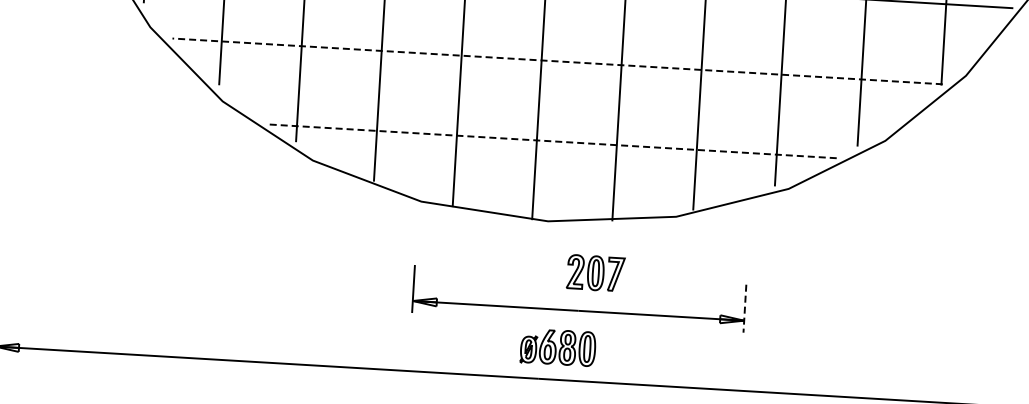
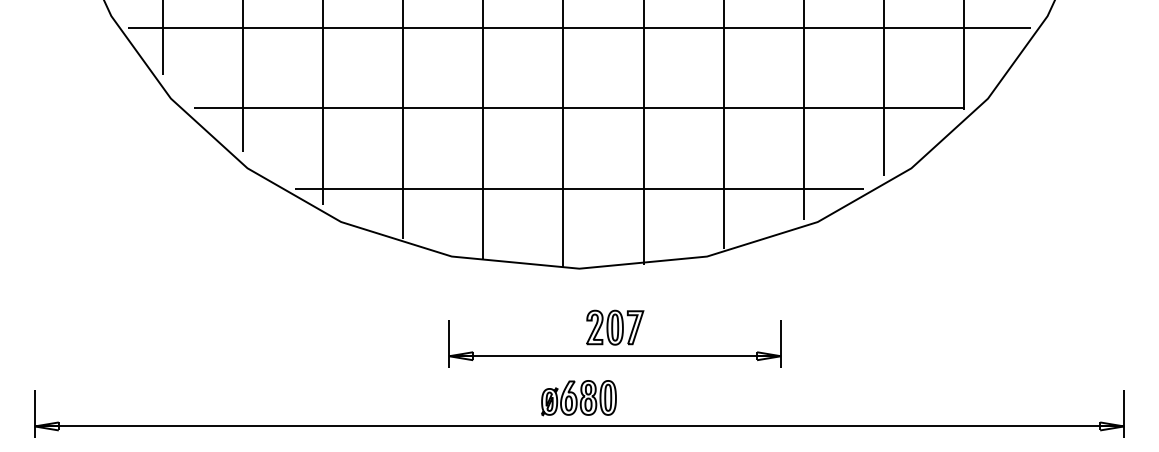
line: (557, 61) -> (579, 108), dashed -> solid
line: (552, 141) -> (579, 188), dashed -> solid
part: (596, 273) -> (615, 327), moved
line: (745, 308) -> (781, 344), dashed -> solid
part: (557, 347) -> (578, 398), moved

